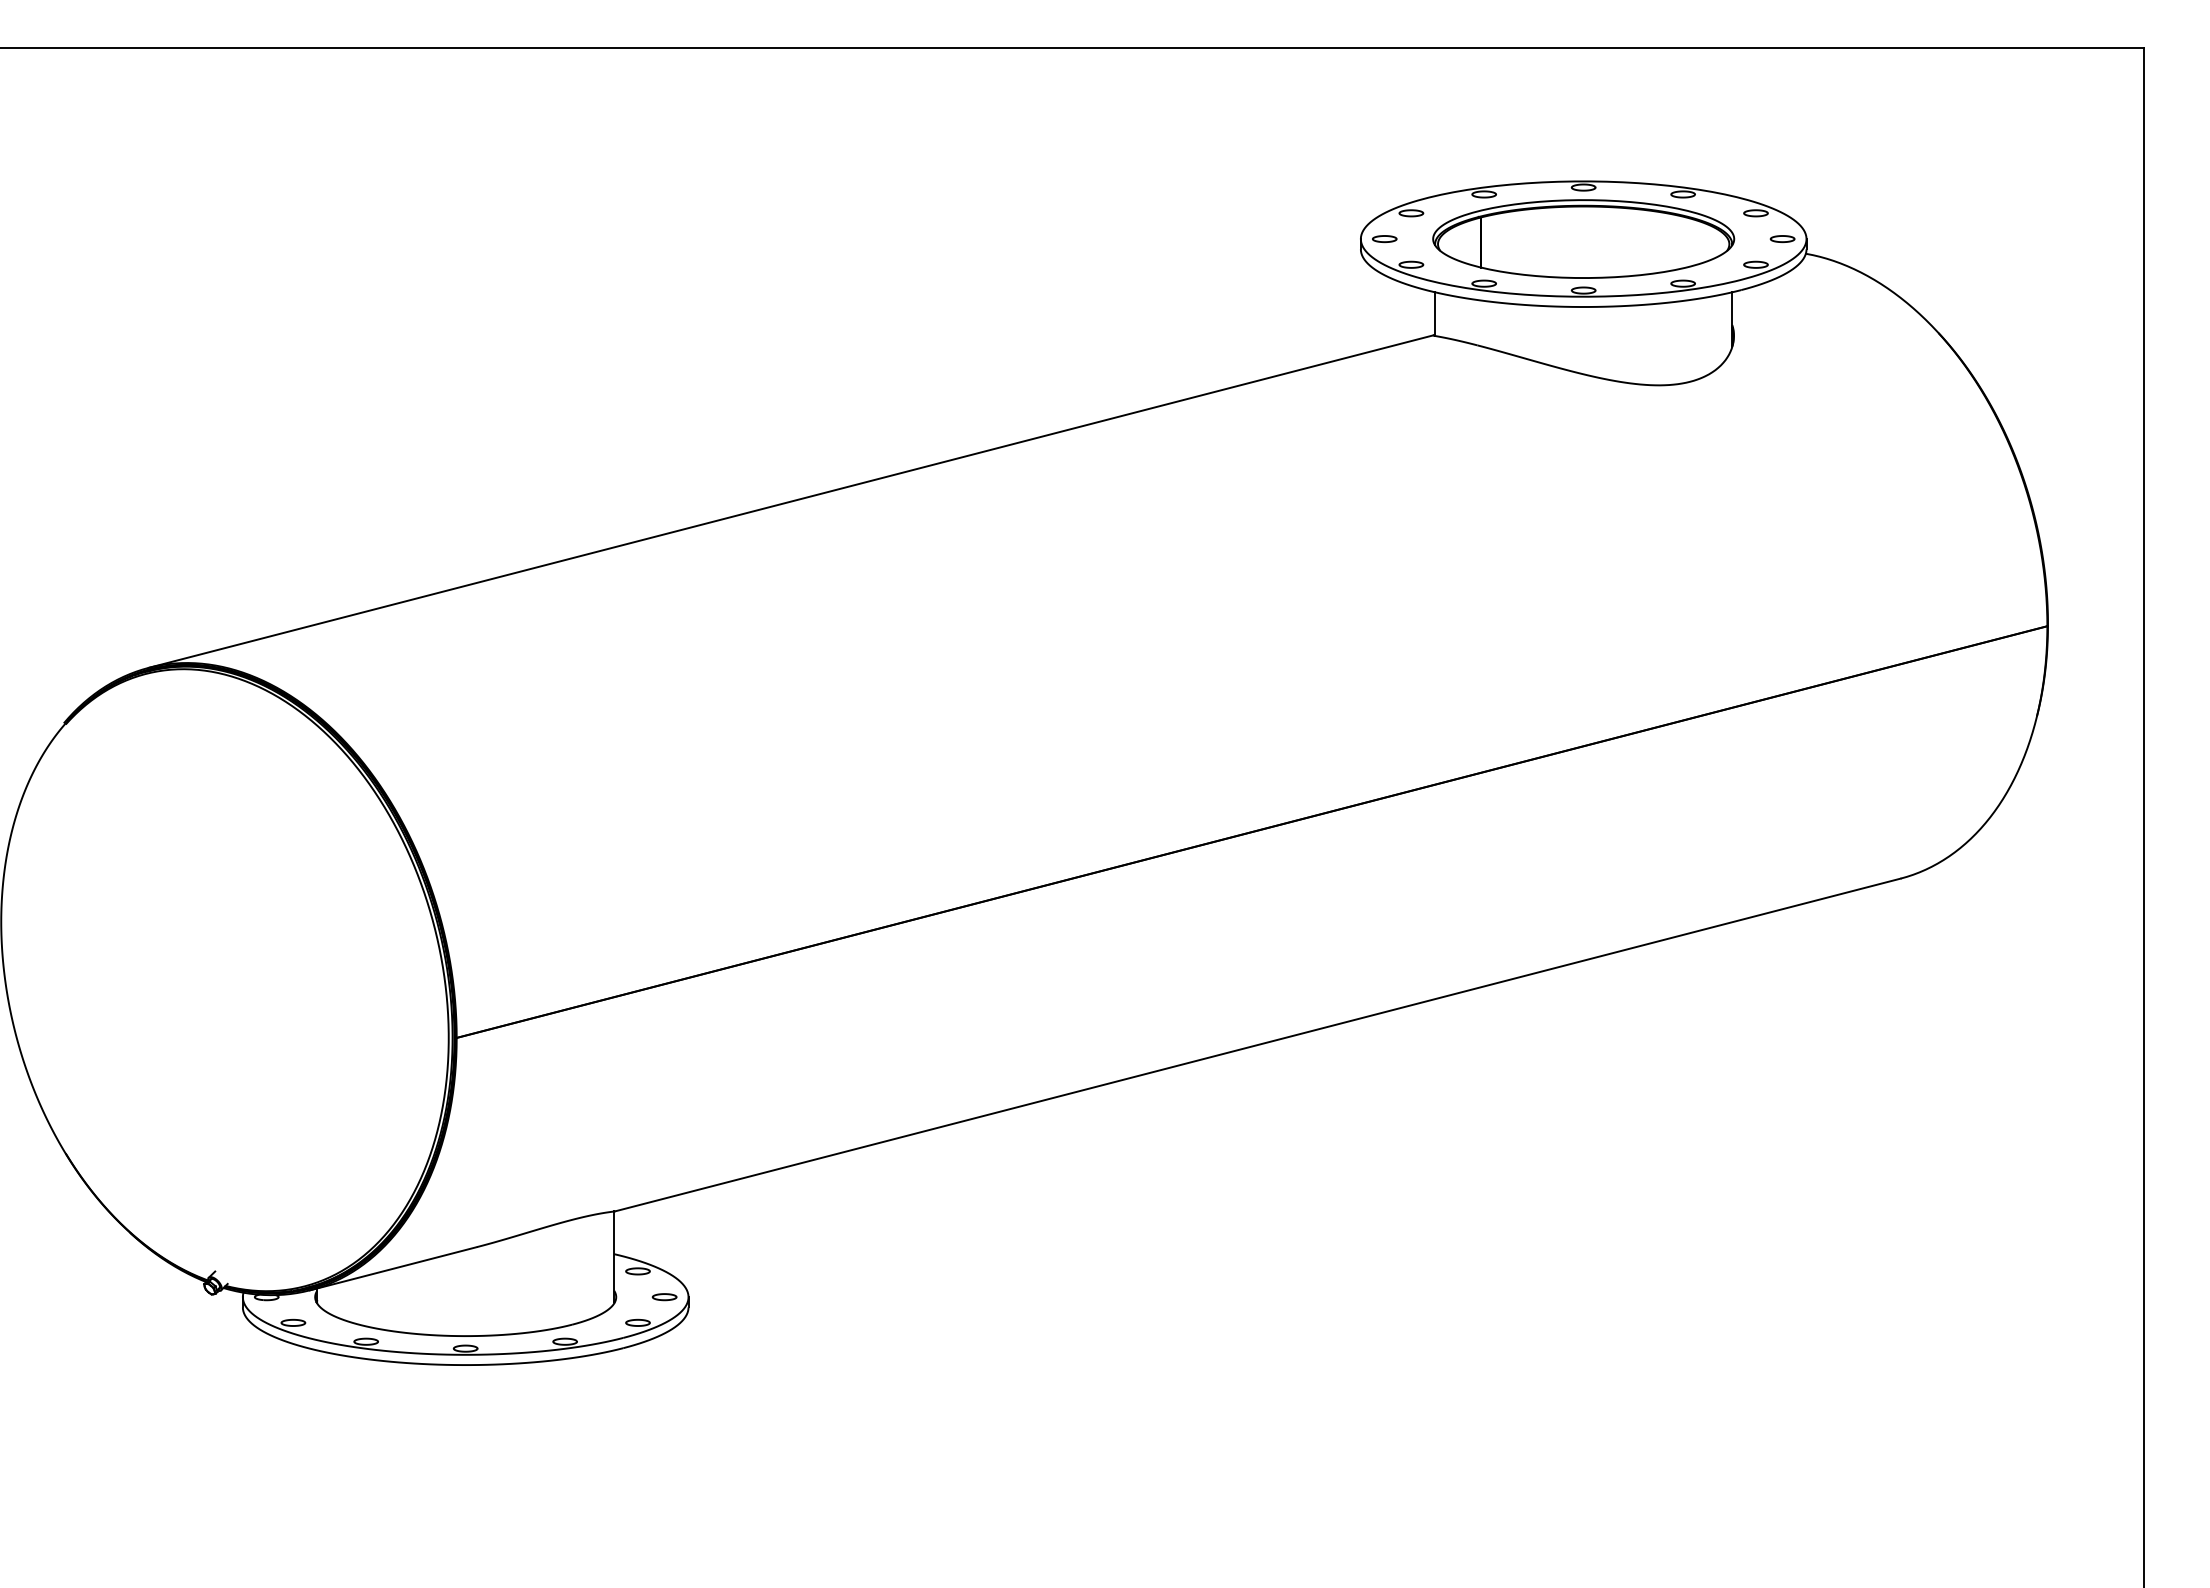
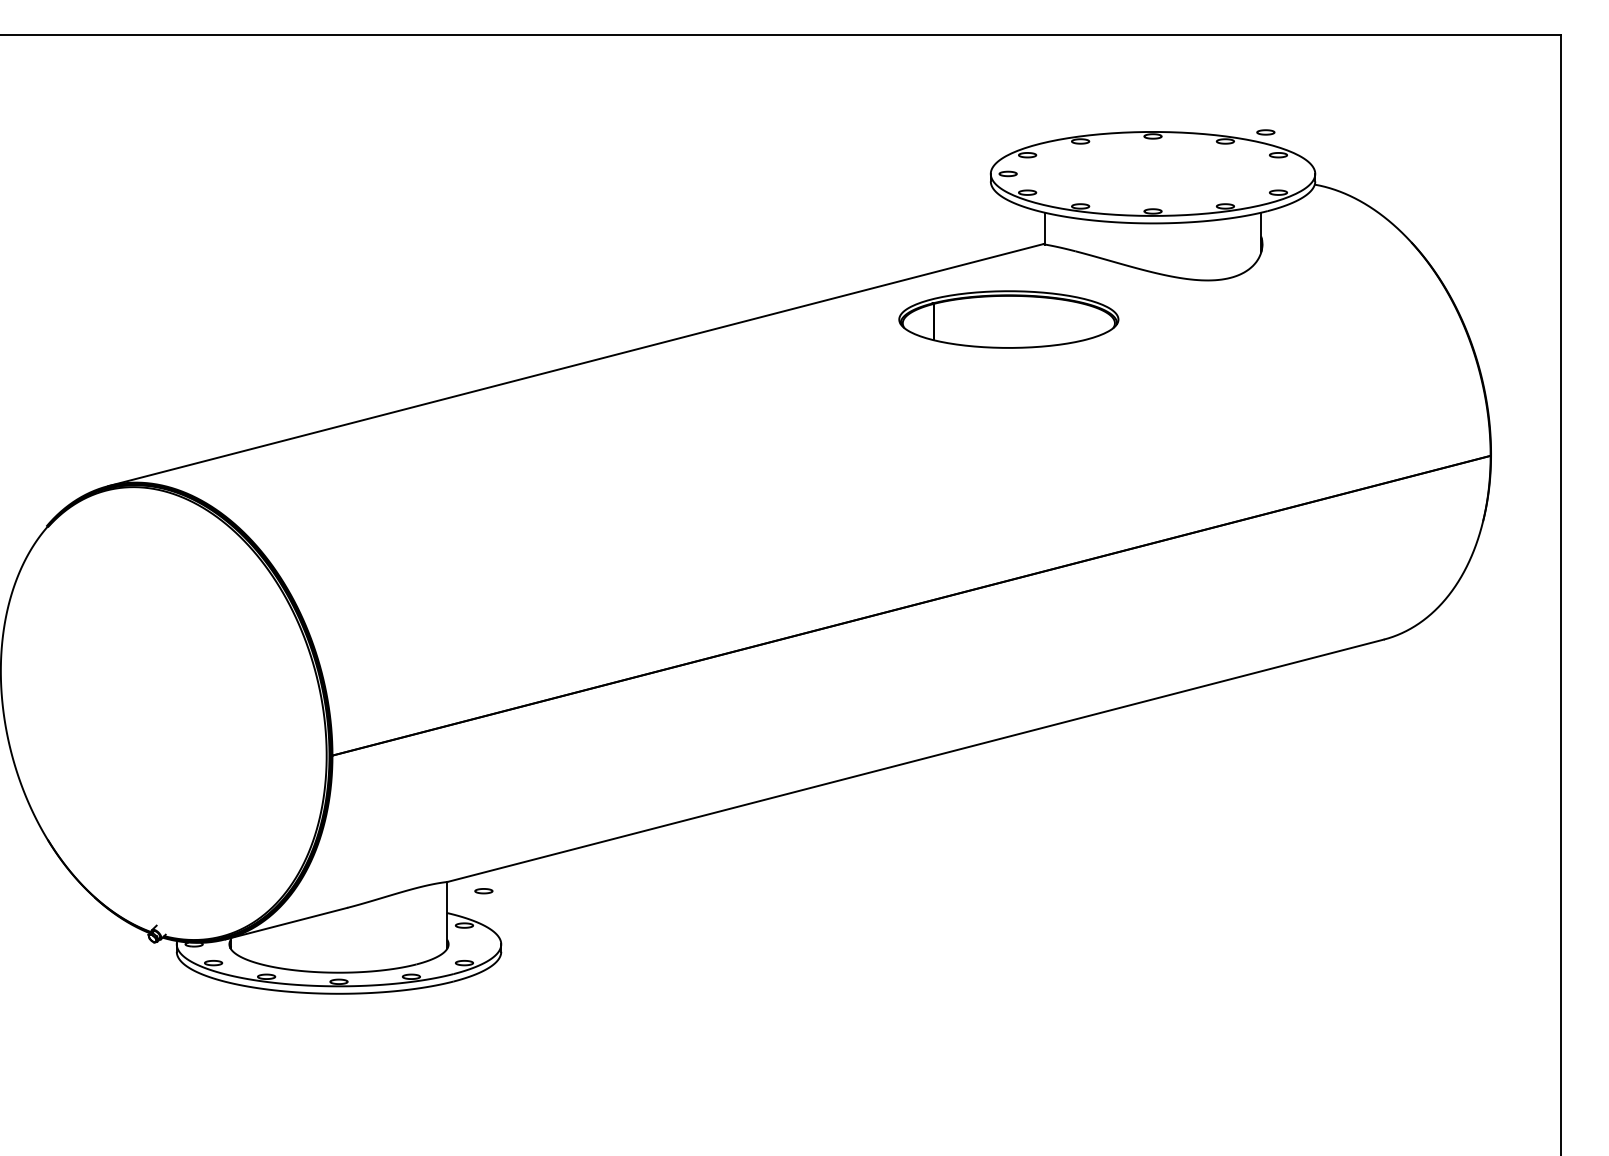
part: (1583, 238) -> (1008, 319), moved
part: (1782, 239) -> (1265, 132), moved
part: (664, 1297) -> (483, 891), moved

